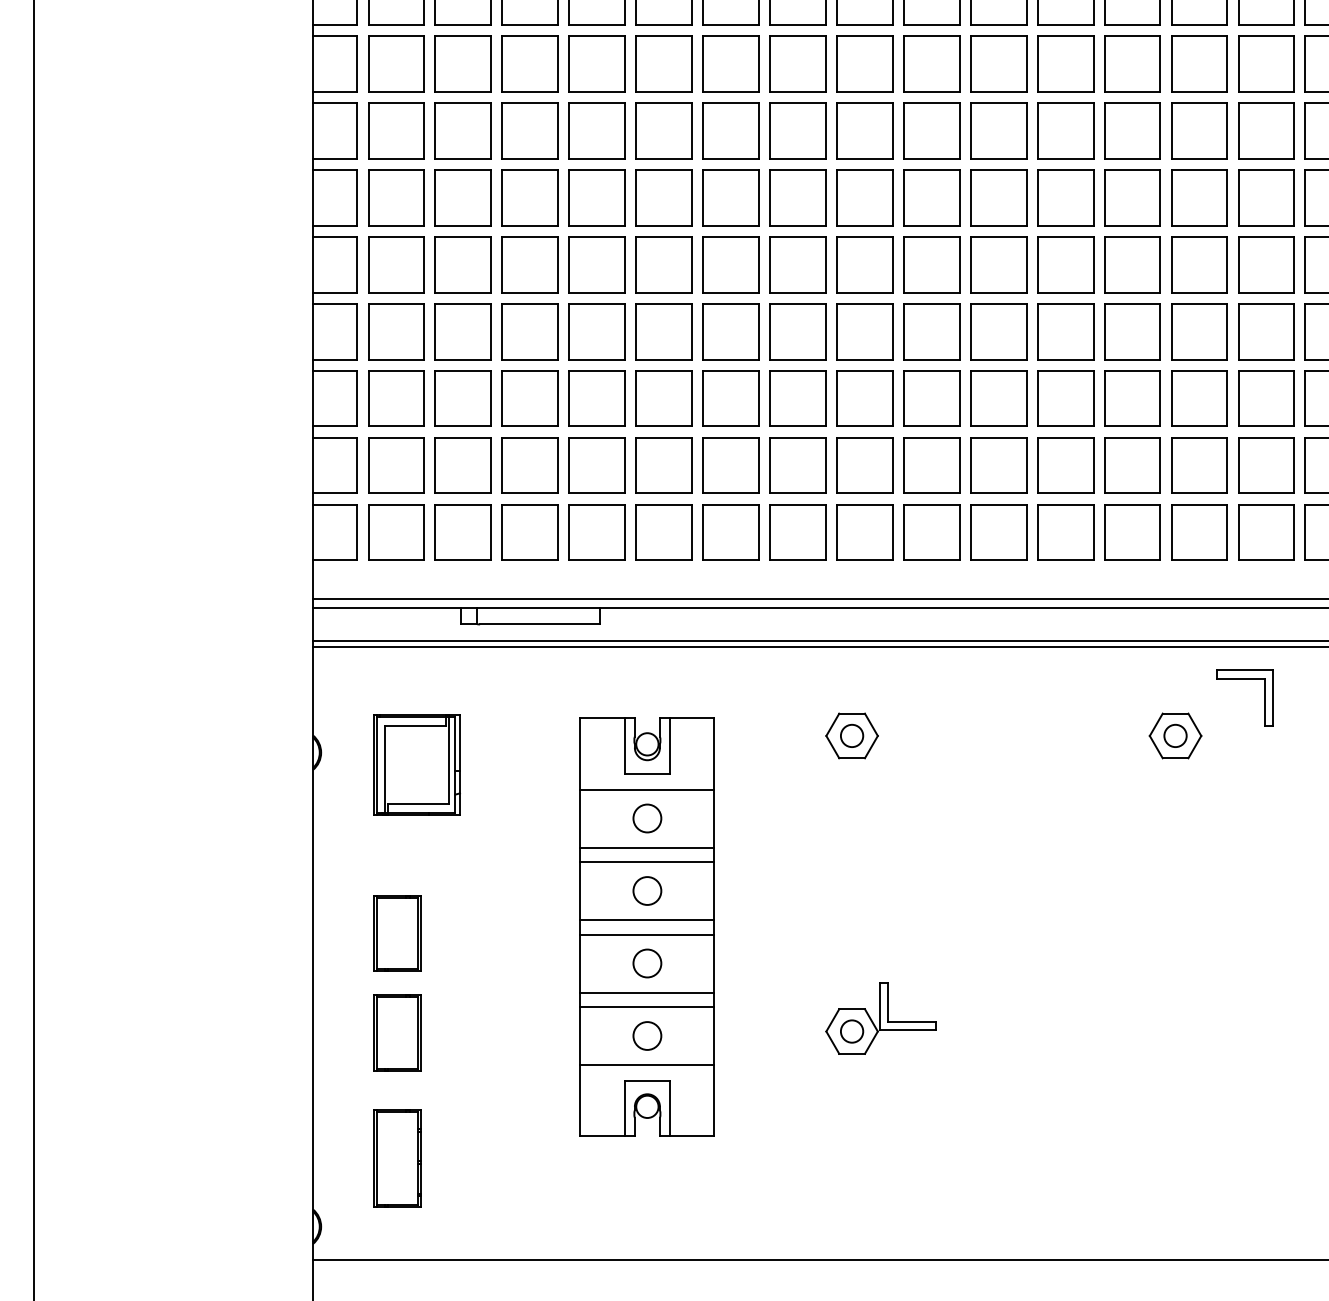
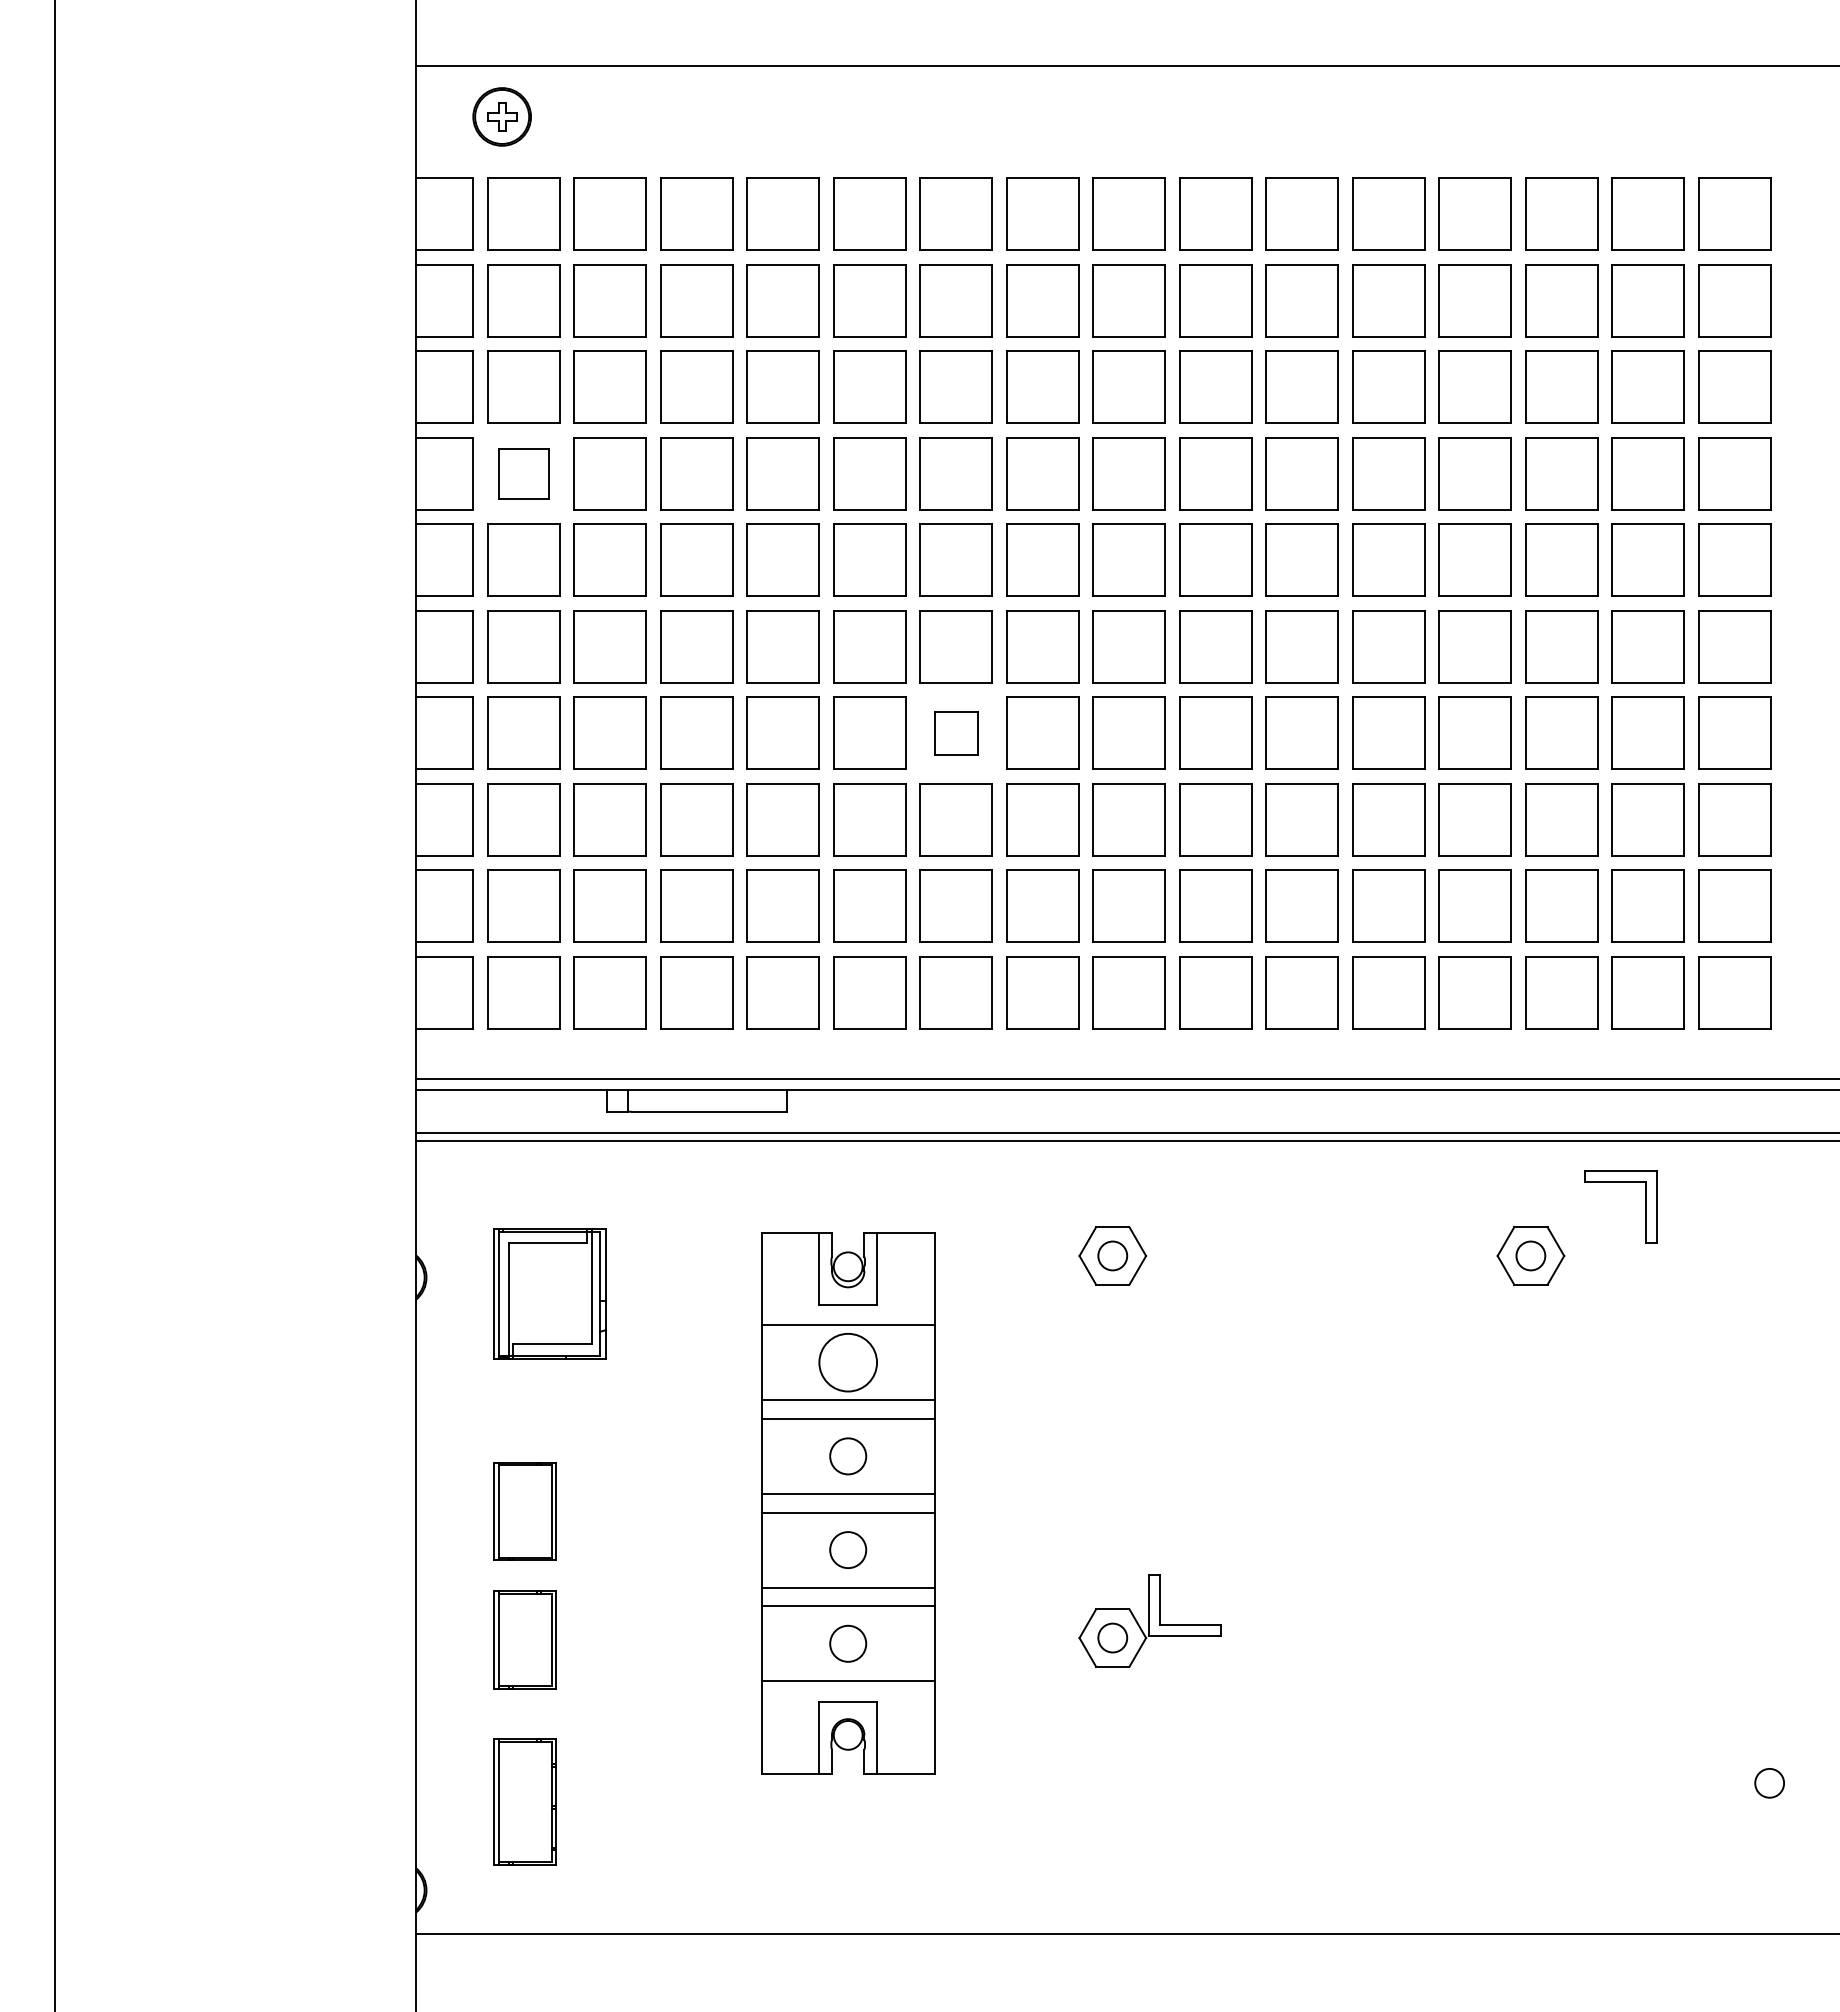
part: (396, 130) -> (523, 473), size x0.7
part: (730, 331) -> (955, 732), size x0.6
circle: (647, 818) -> (848, 1362), size x1.6

